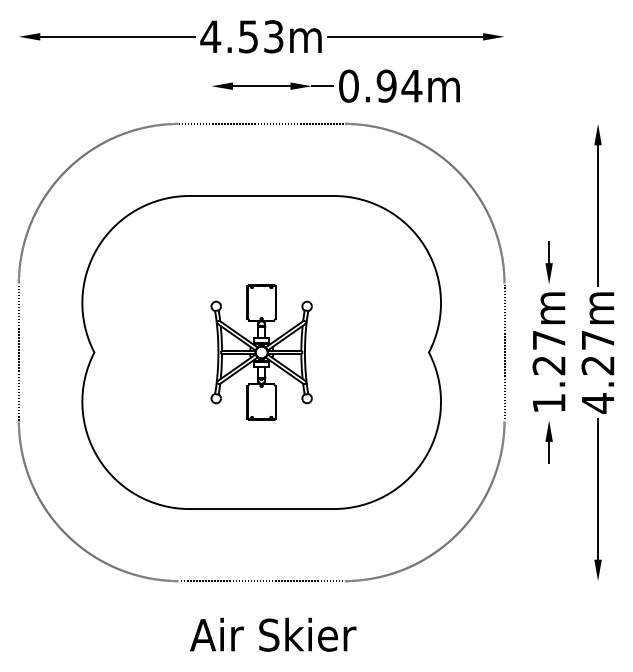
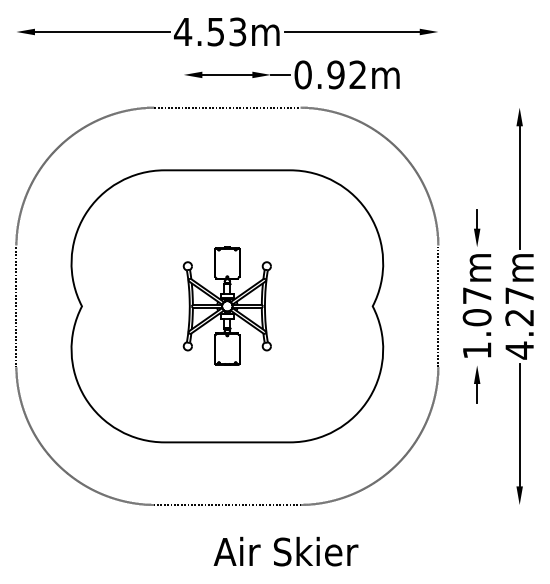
text: (411, 85) -> (357, 74), 0.94m -> 0.92m
text: (548, 365) -> (476, 317), 1.27m -> 1.07m
text: (273, 634) -> (286, 551), moved

